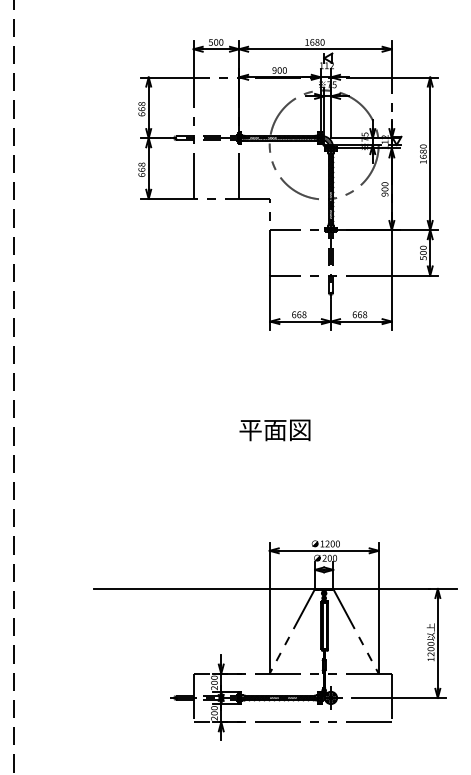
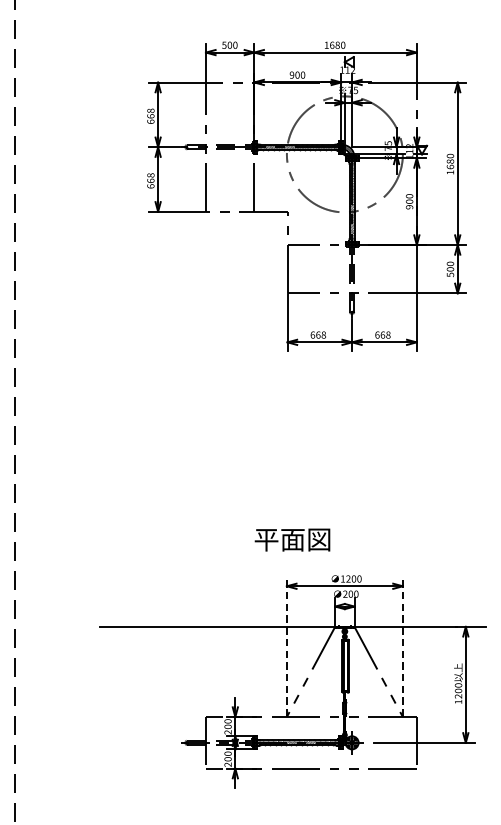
text: (274, 430) -> (291, 540), moved
line: (269, 607) -> (286, 646), solid -> dashed
line: (378, 607) -> (402, 646), solid -> dashed

